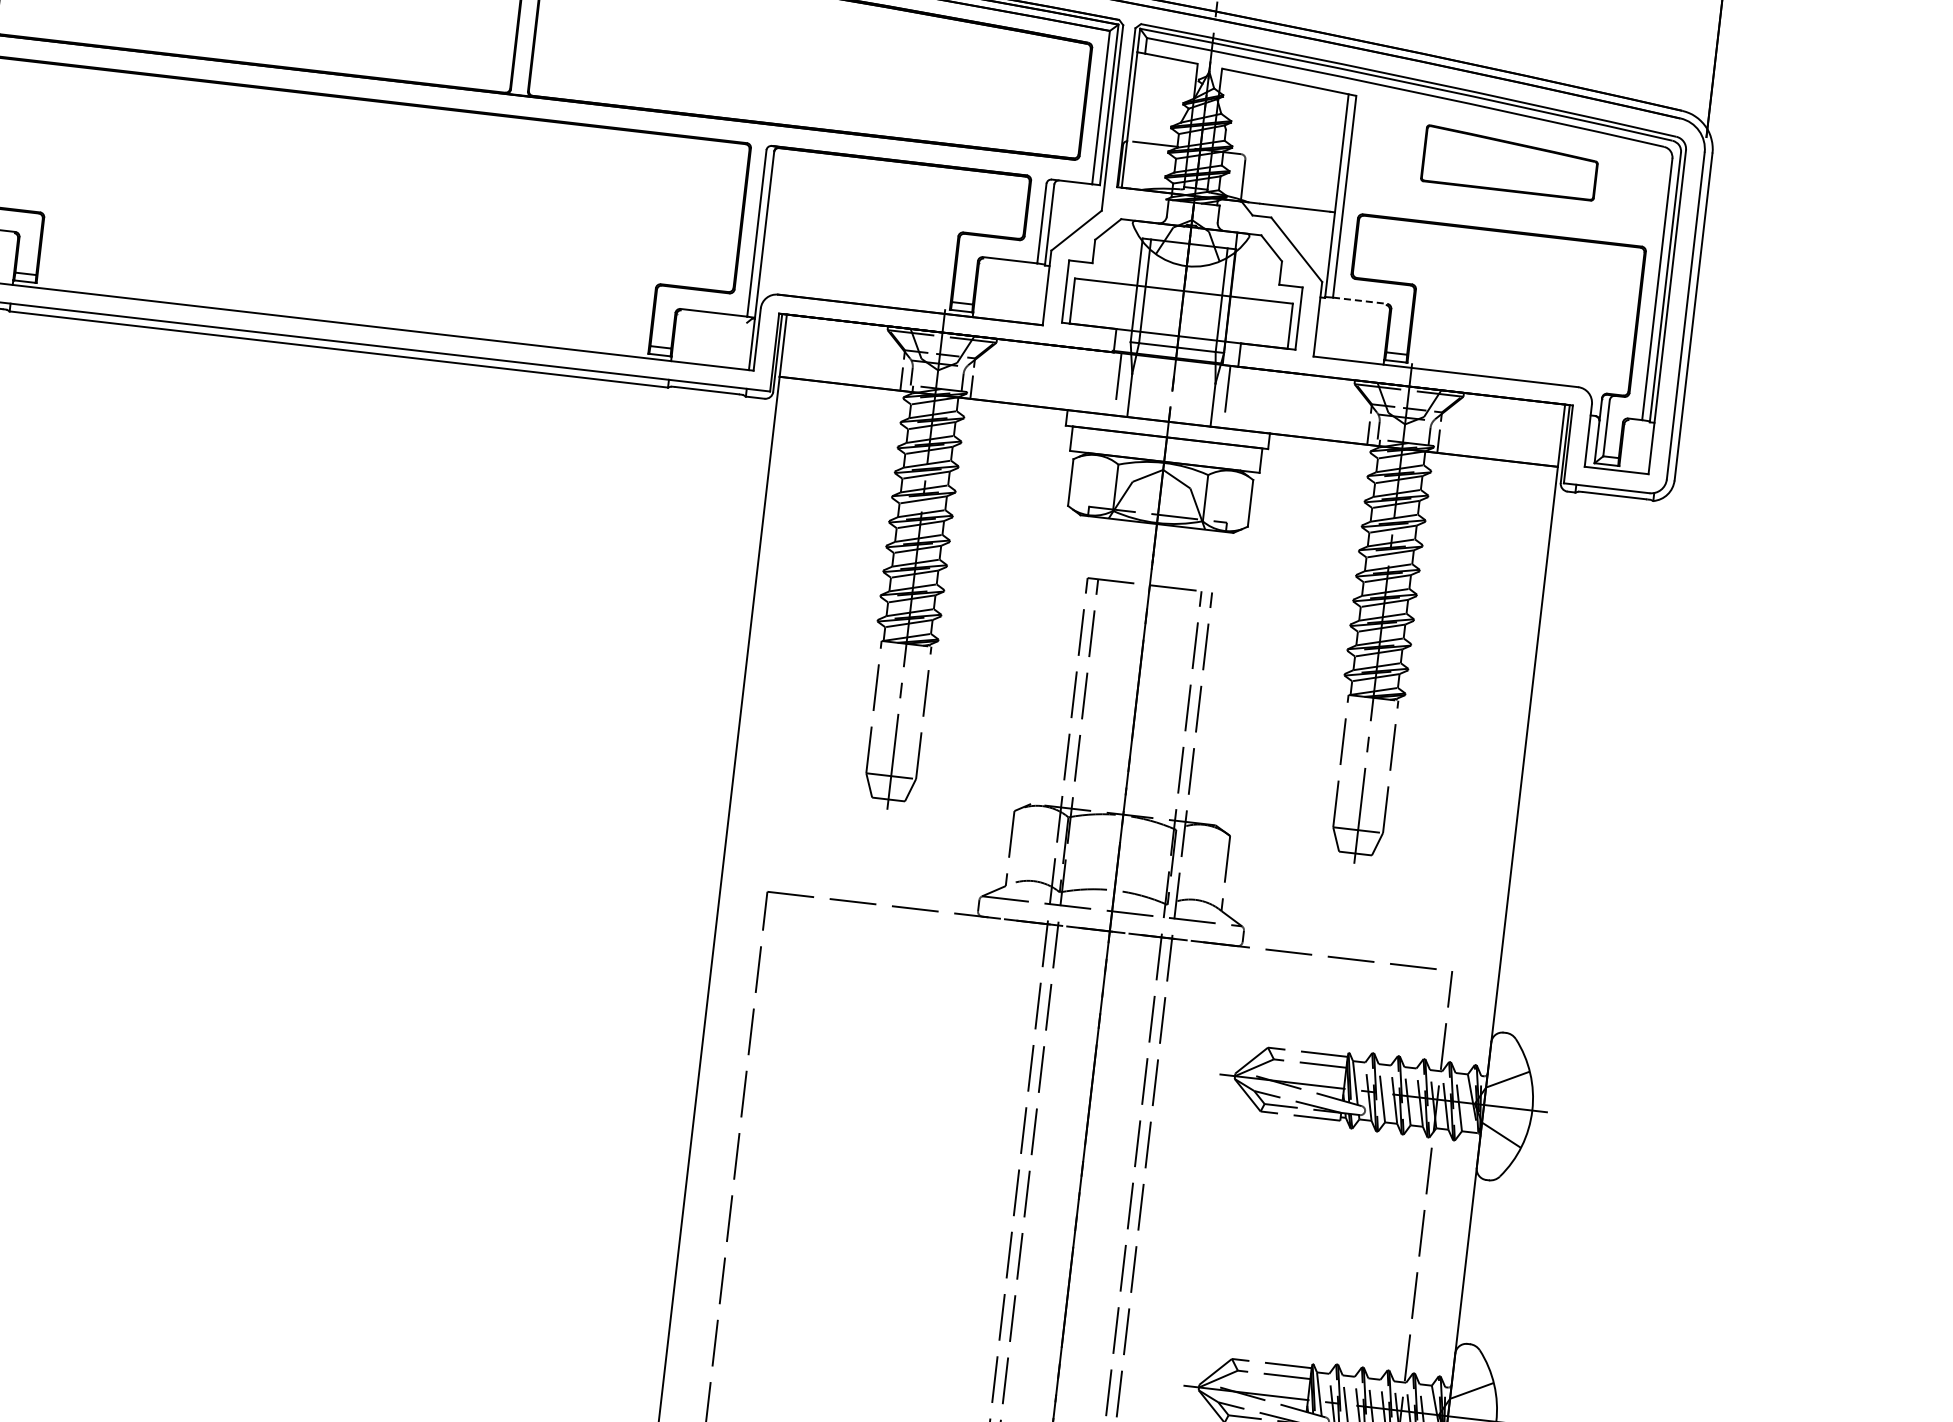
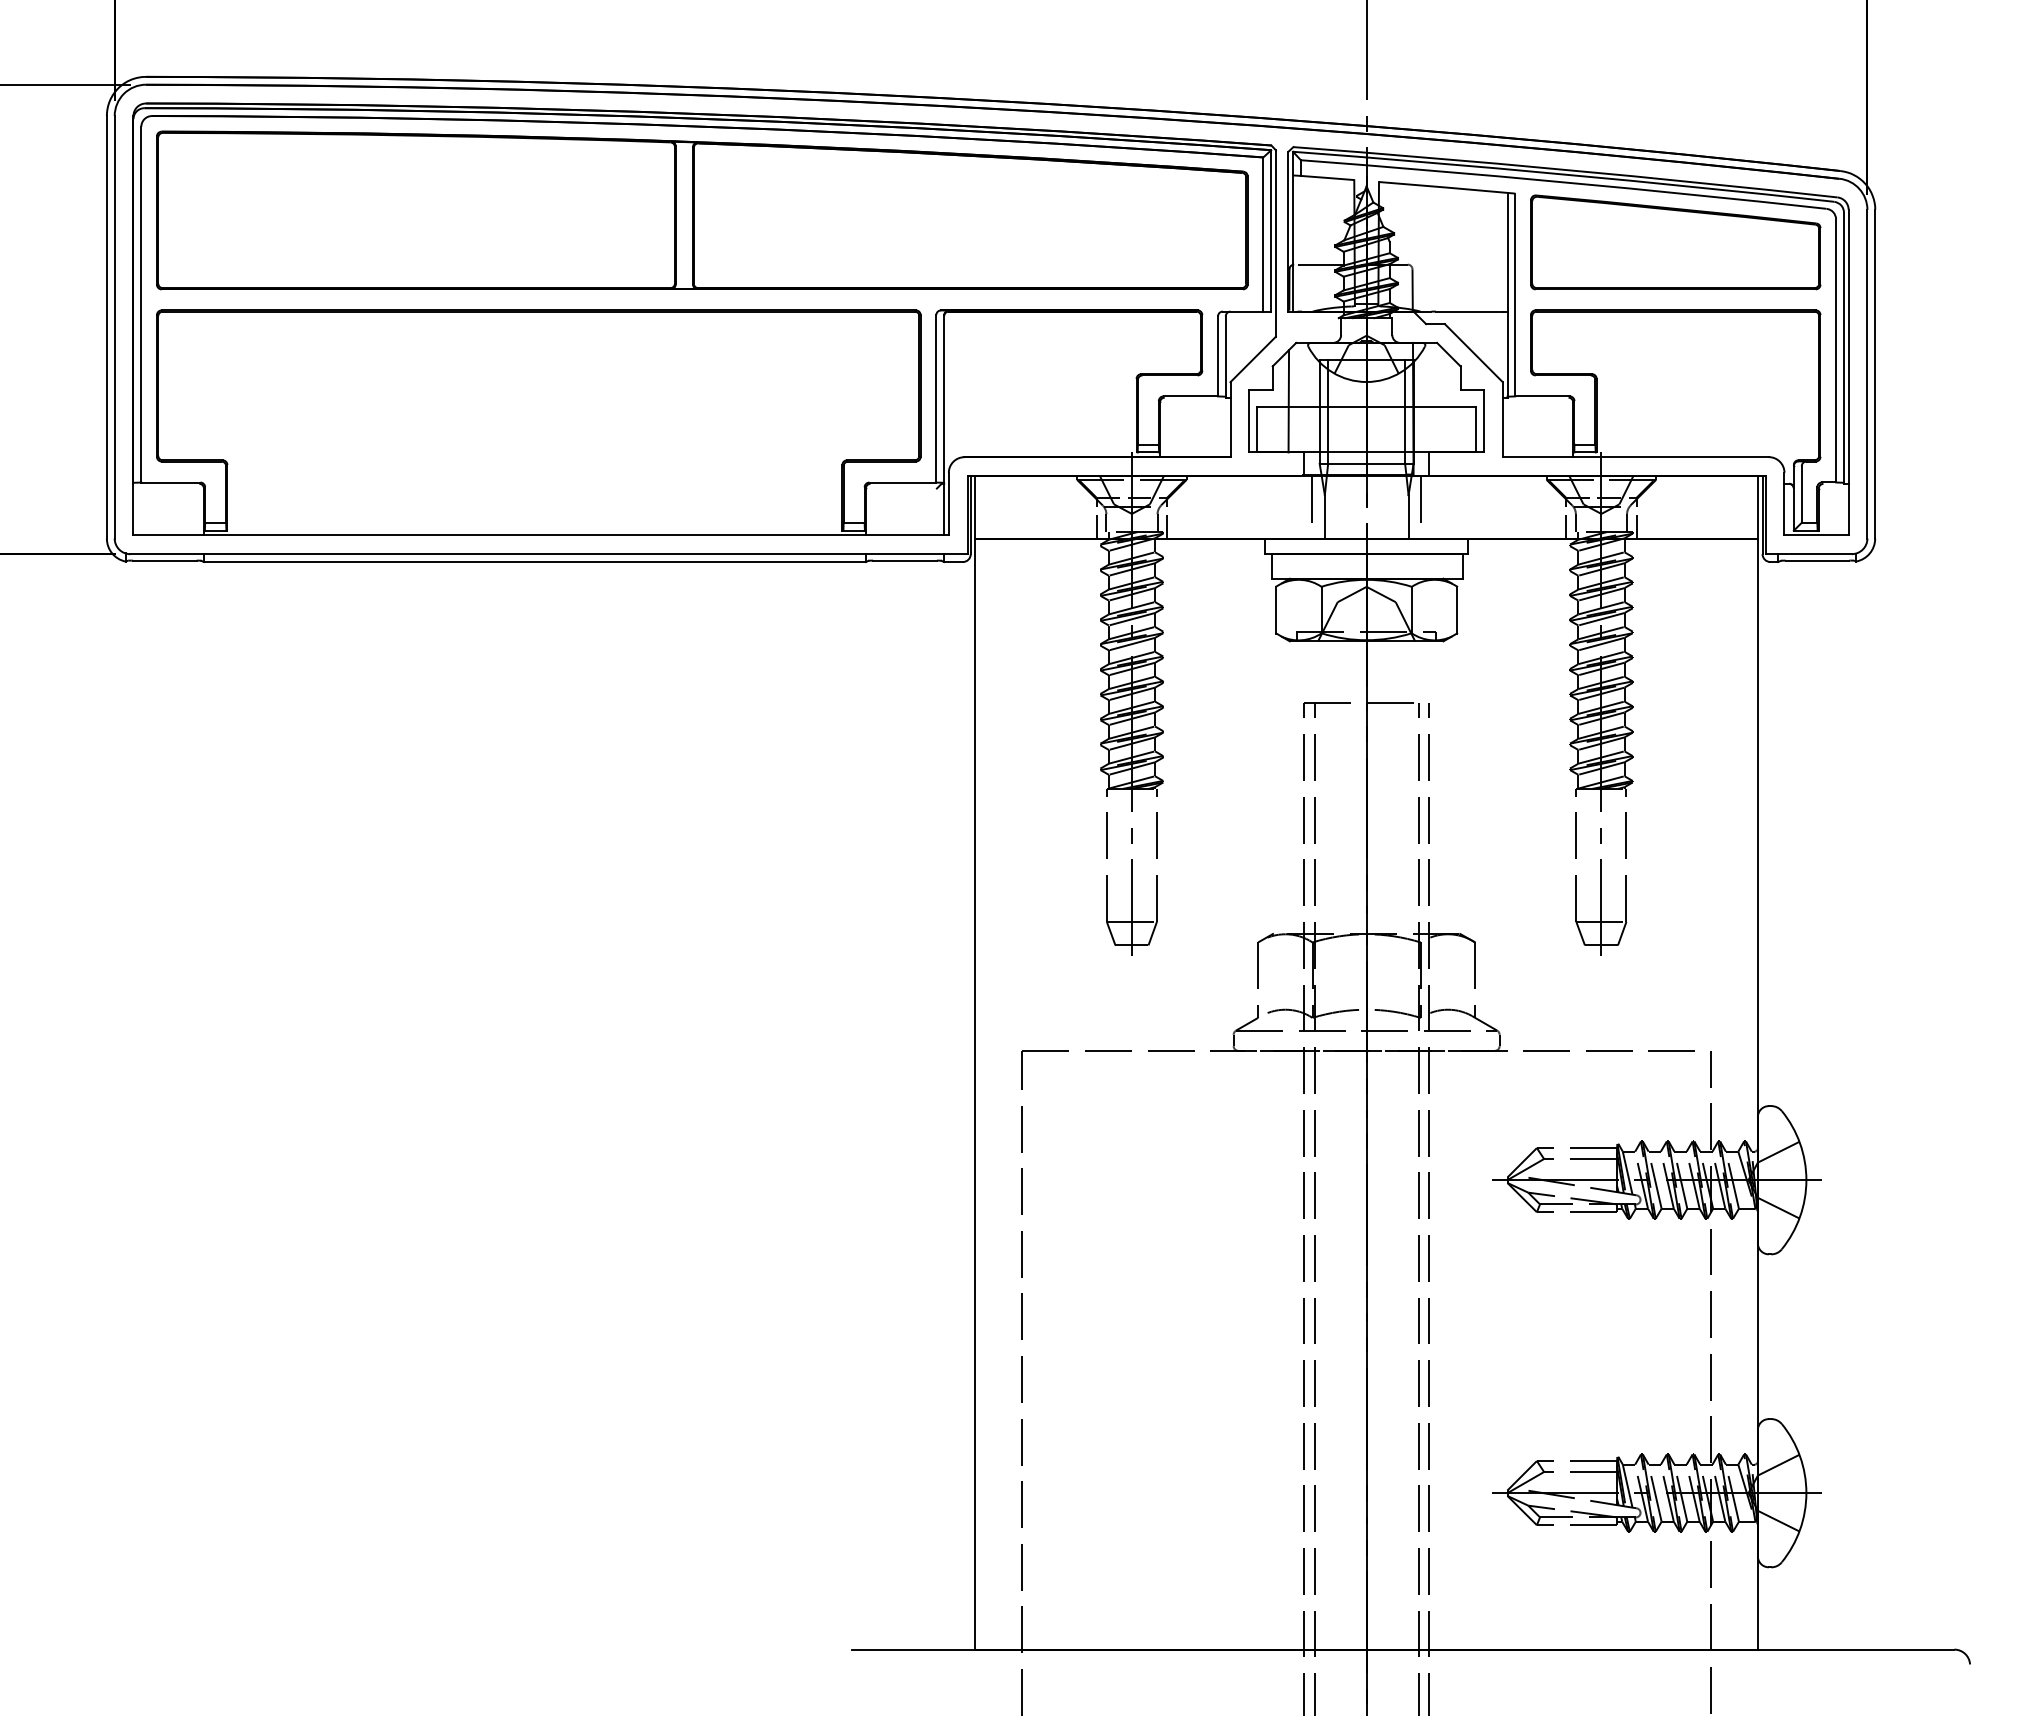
part: (1510, 162) -> (1675, 242), size x1.67
line: (1106, 276) -> (1288, 401), added
line: (1361, 300) -> (1543, 396), dashed -> solid

